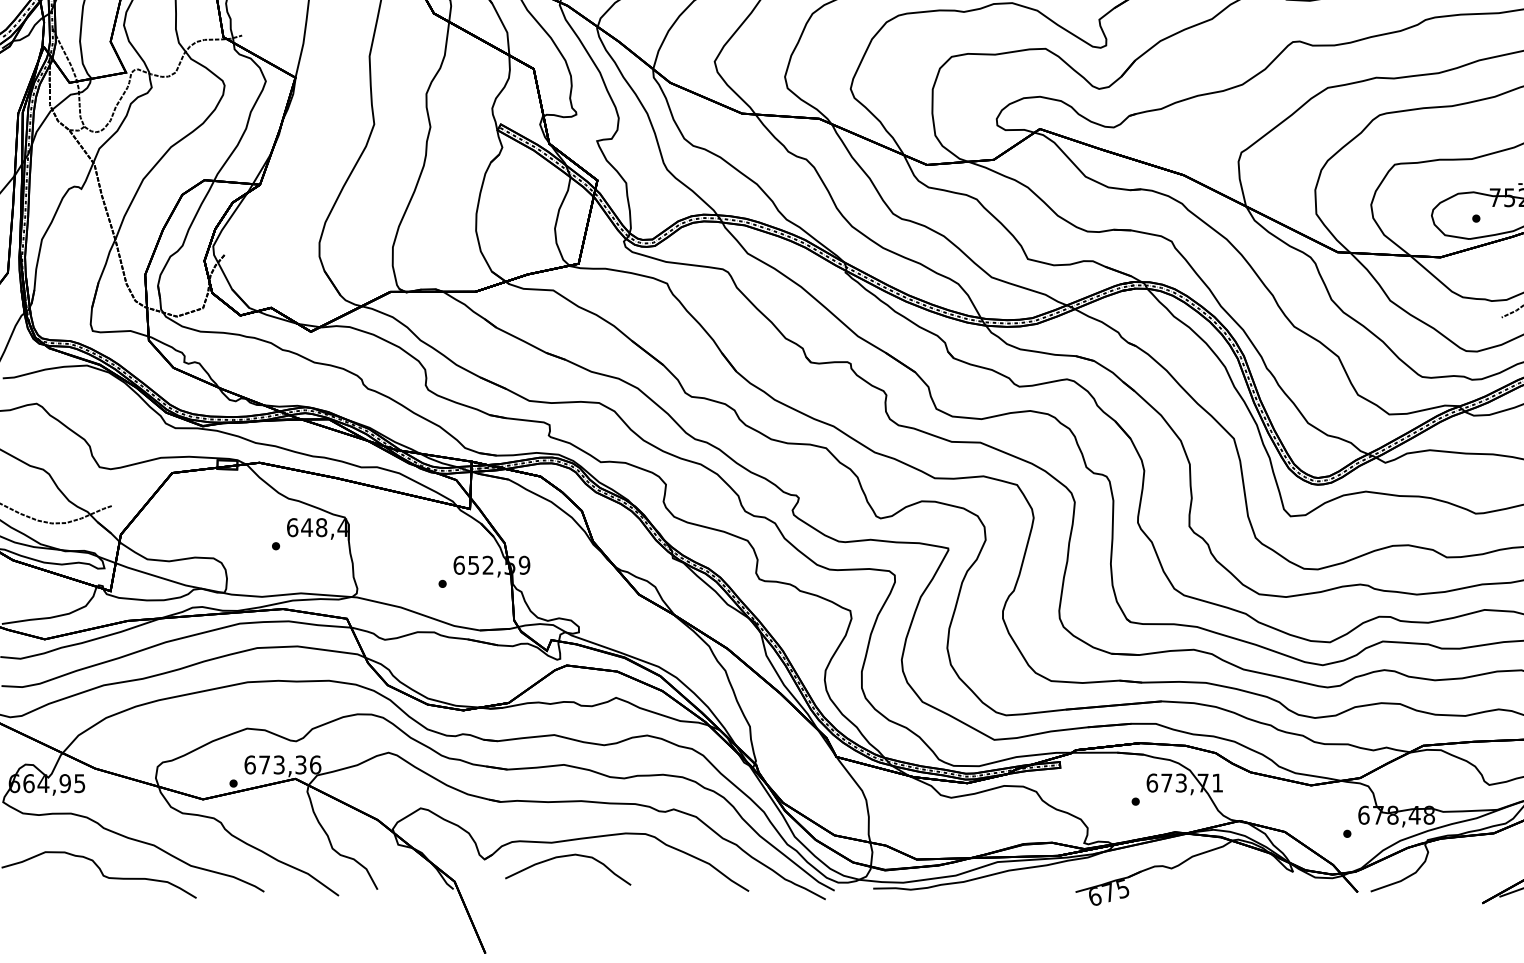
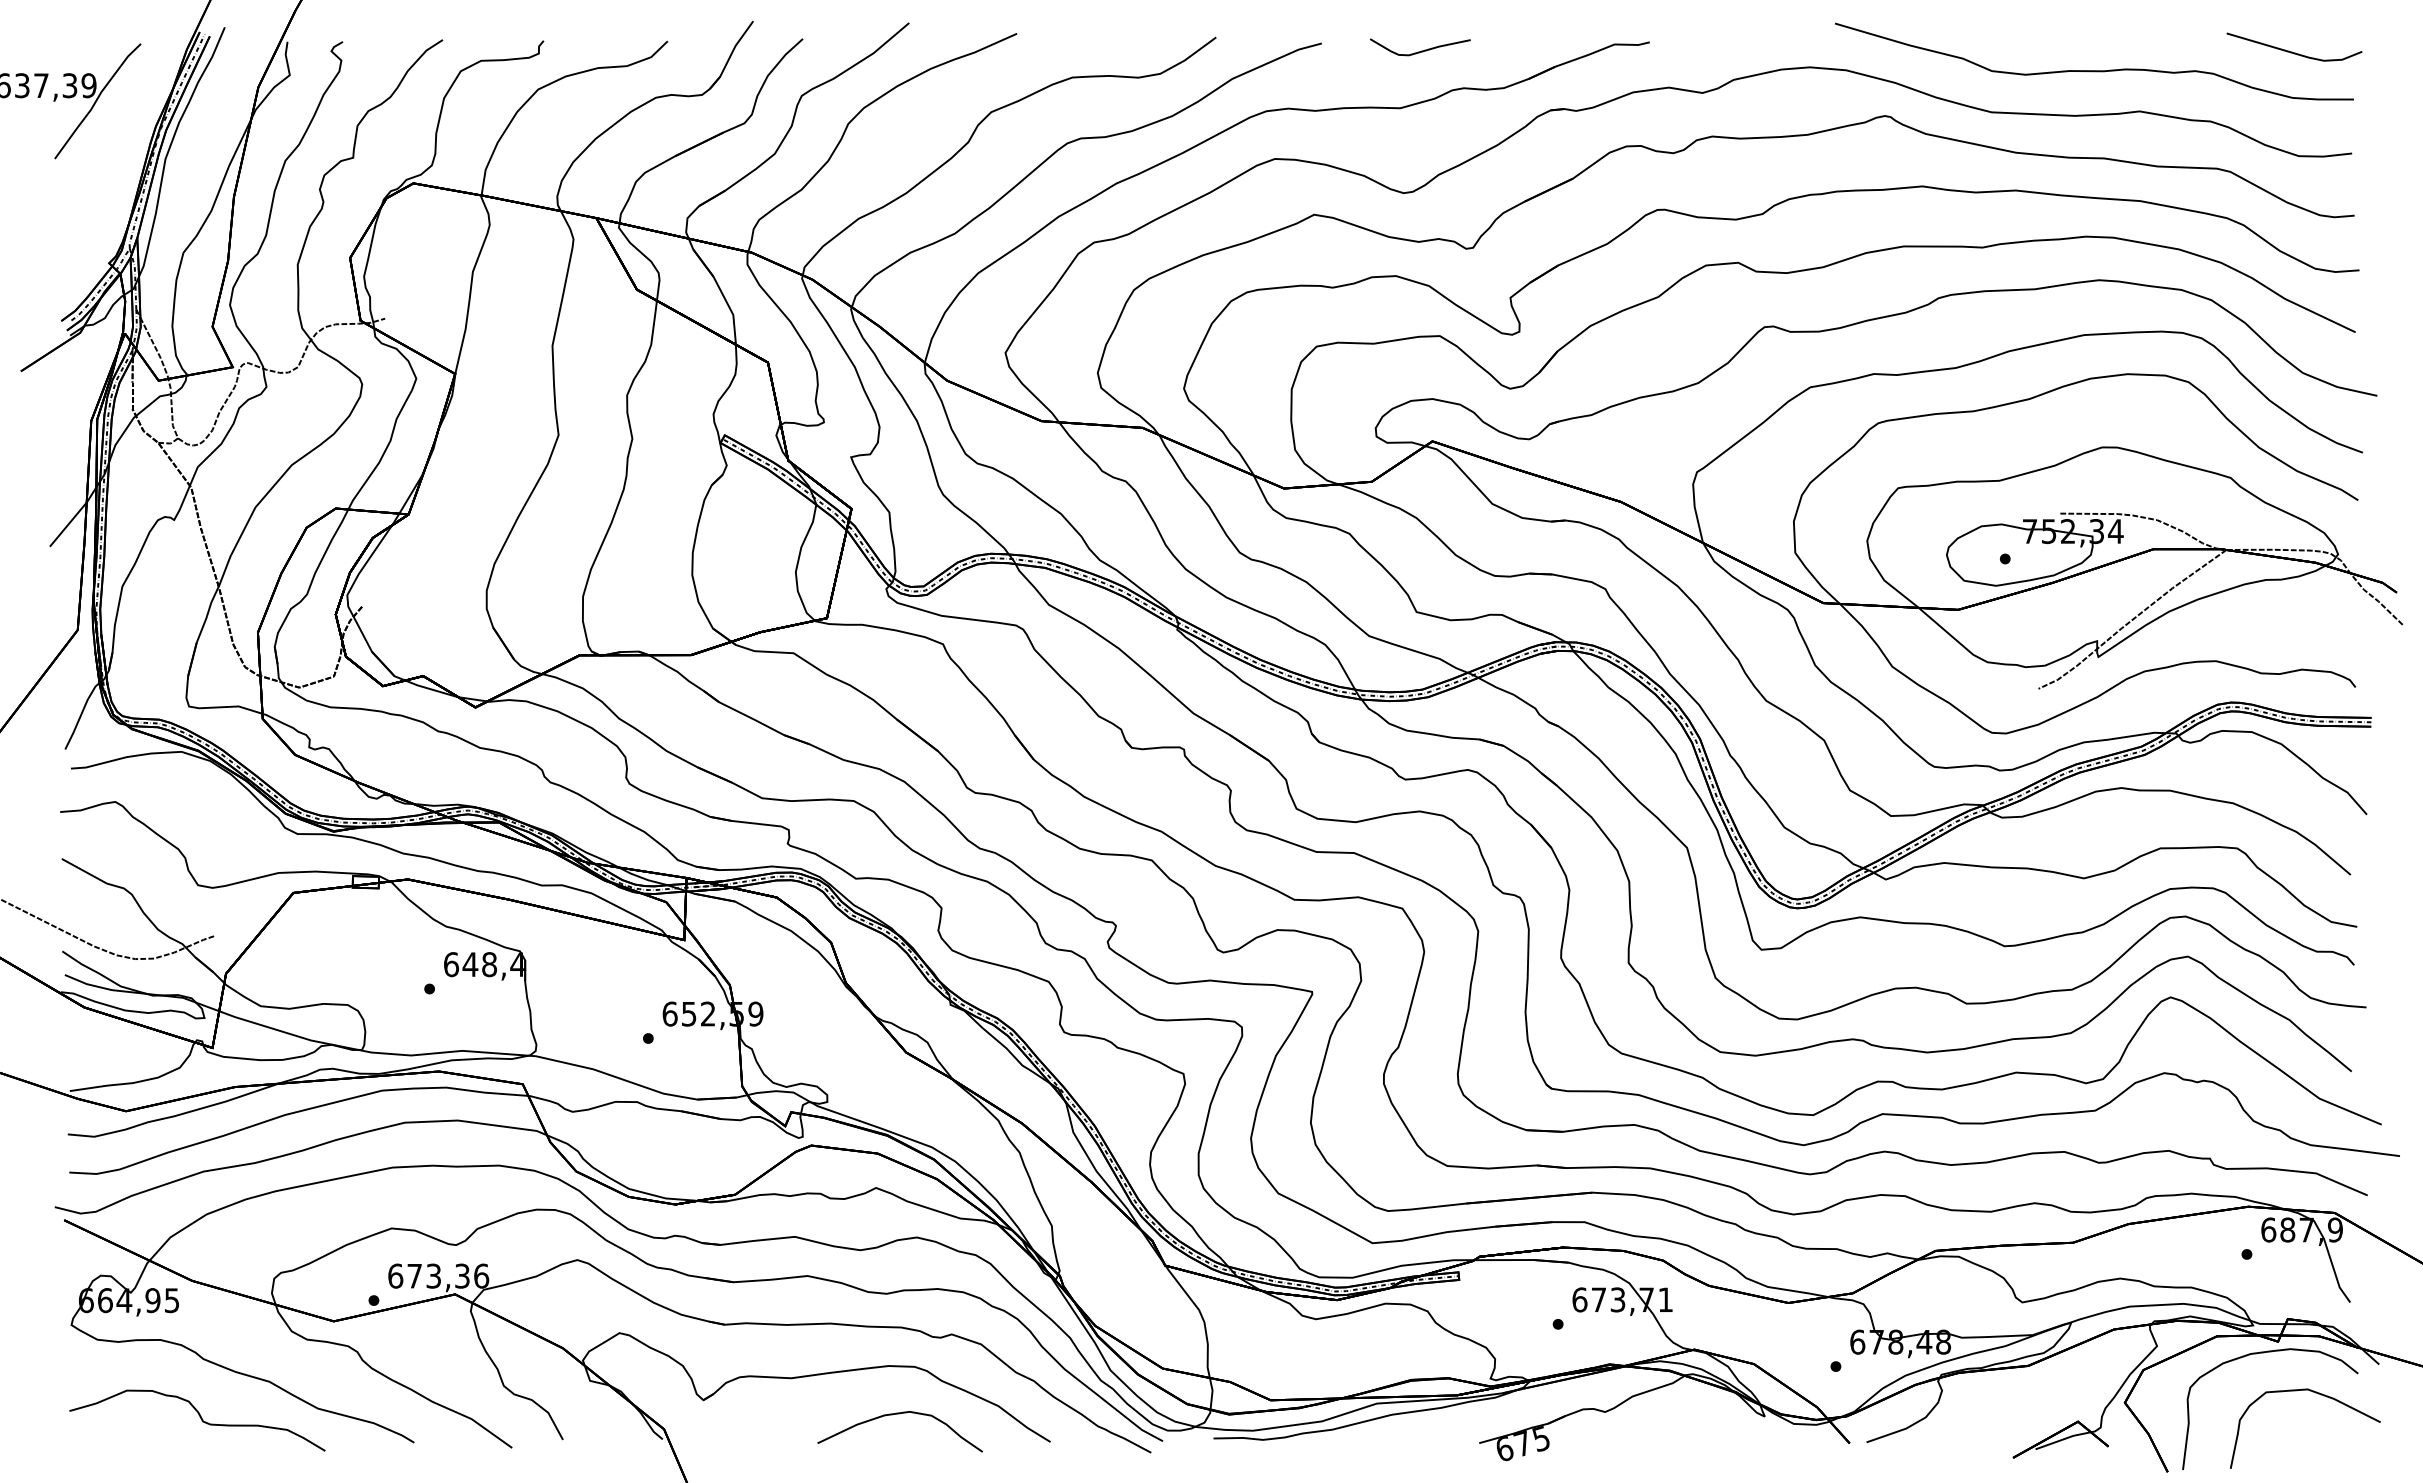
curve: (567, 856) -> (899, 1414), moved

